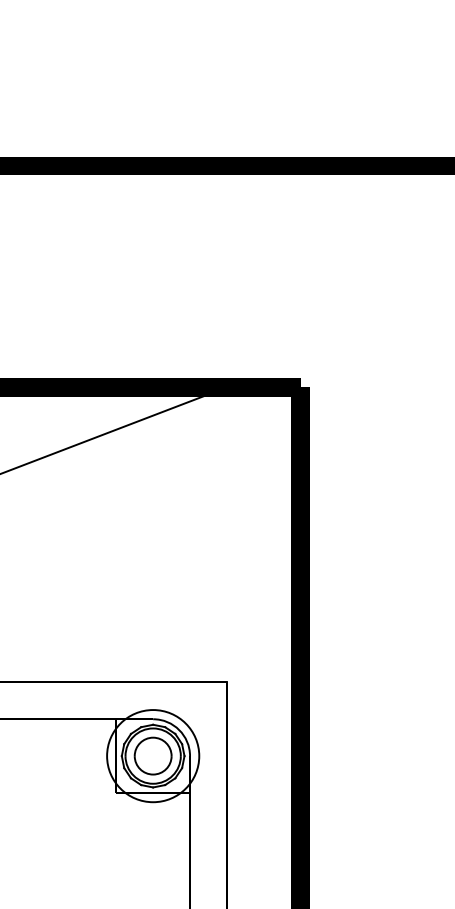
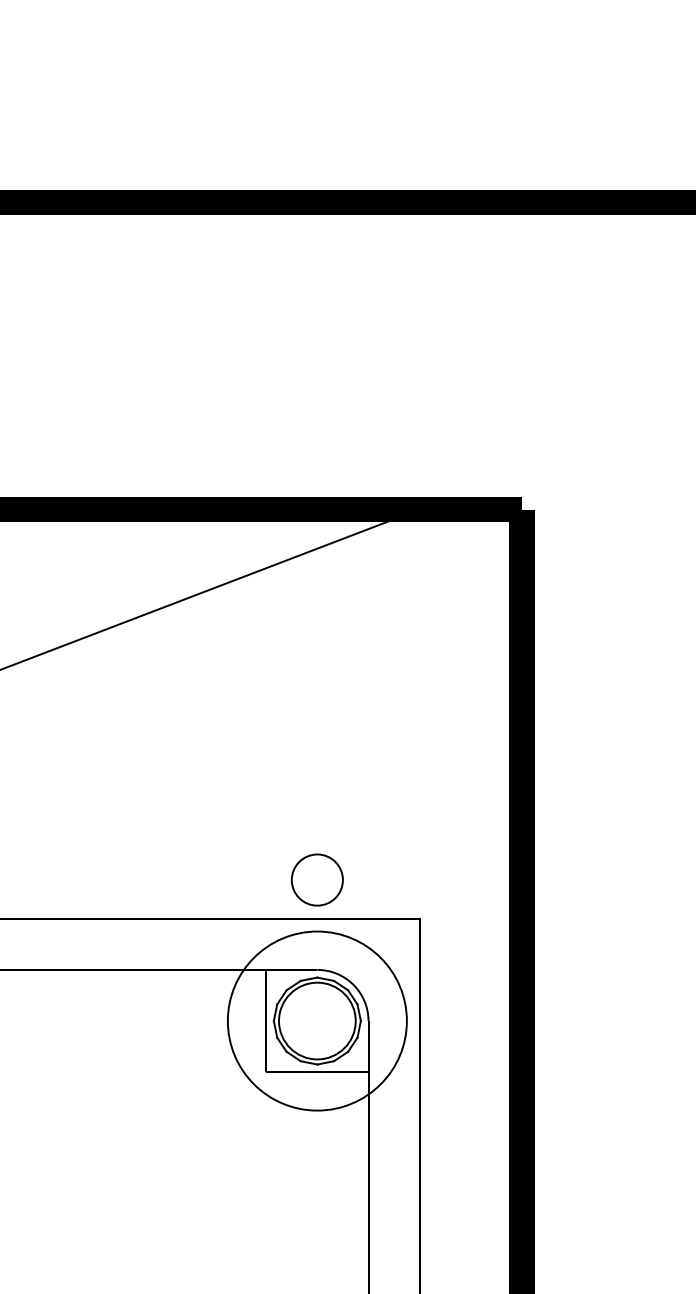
part: (152, 755) -> (316, 879), moved
circle: (153, 756) -> (317, 1021), size x1.4

